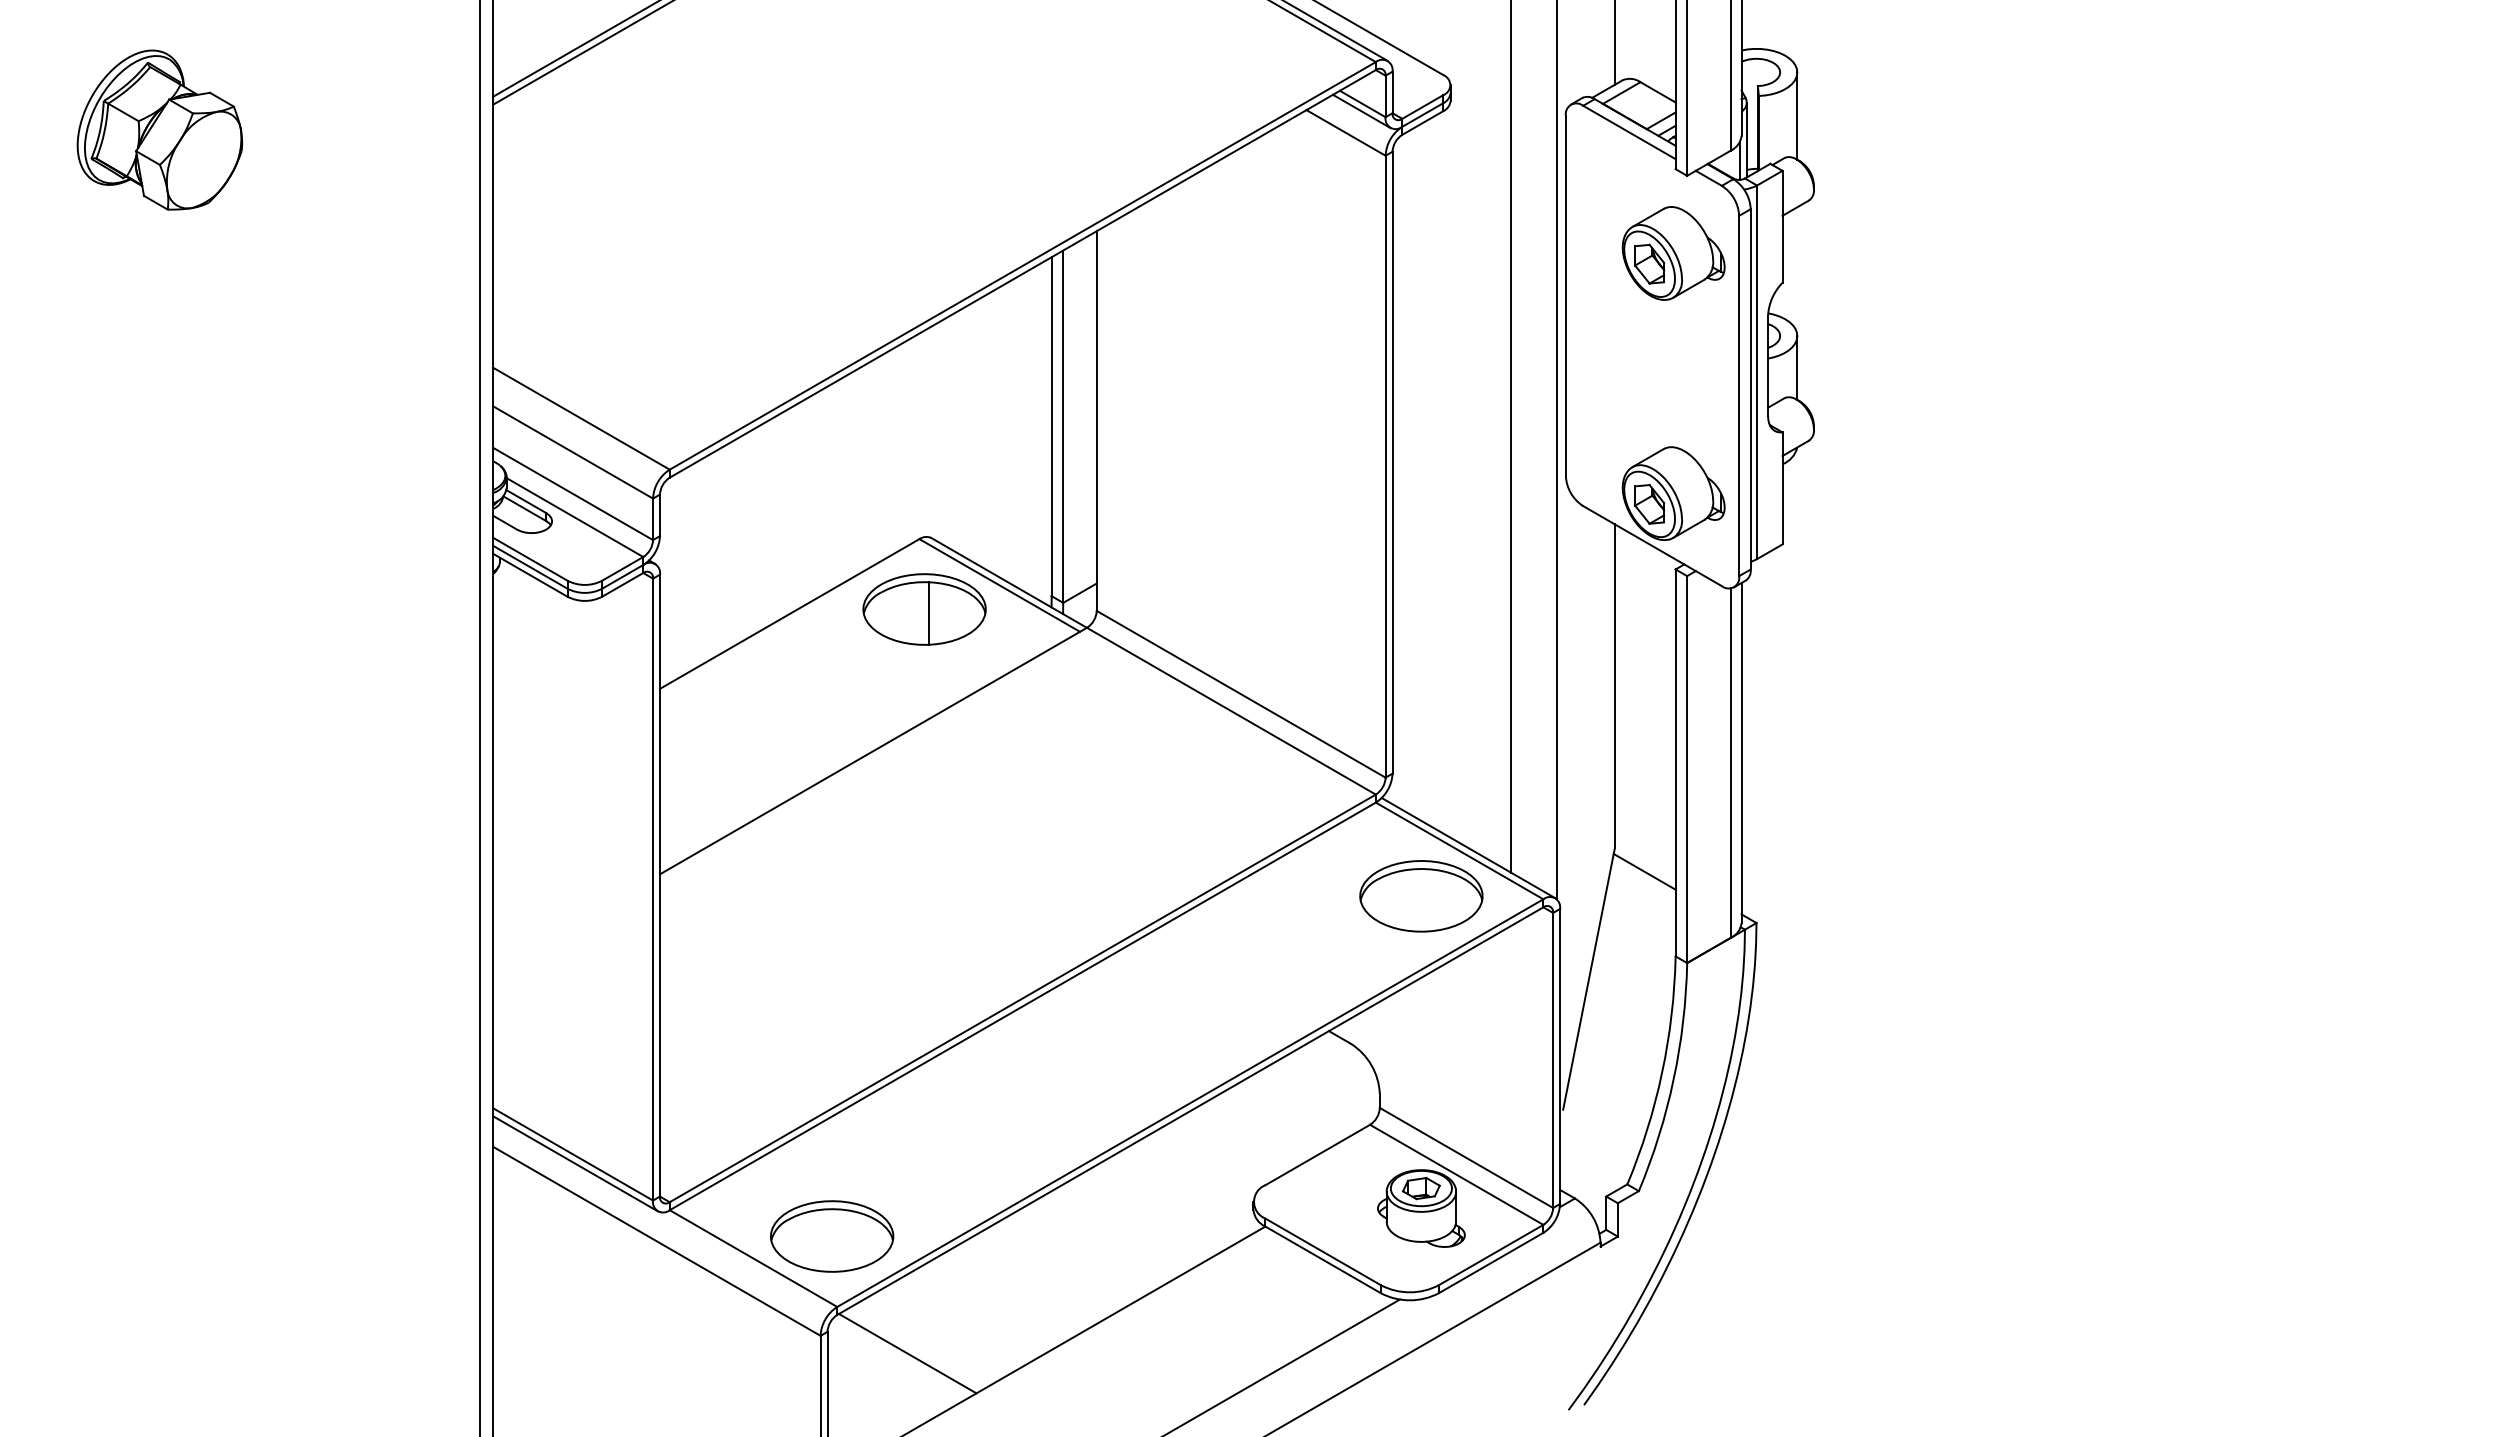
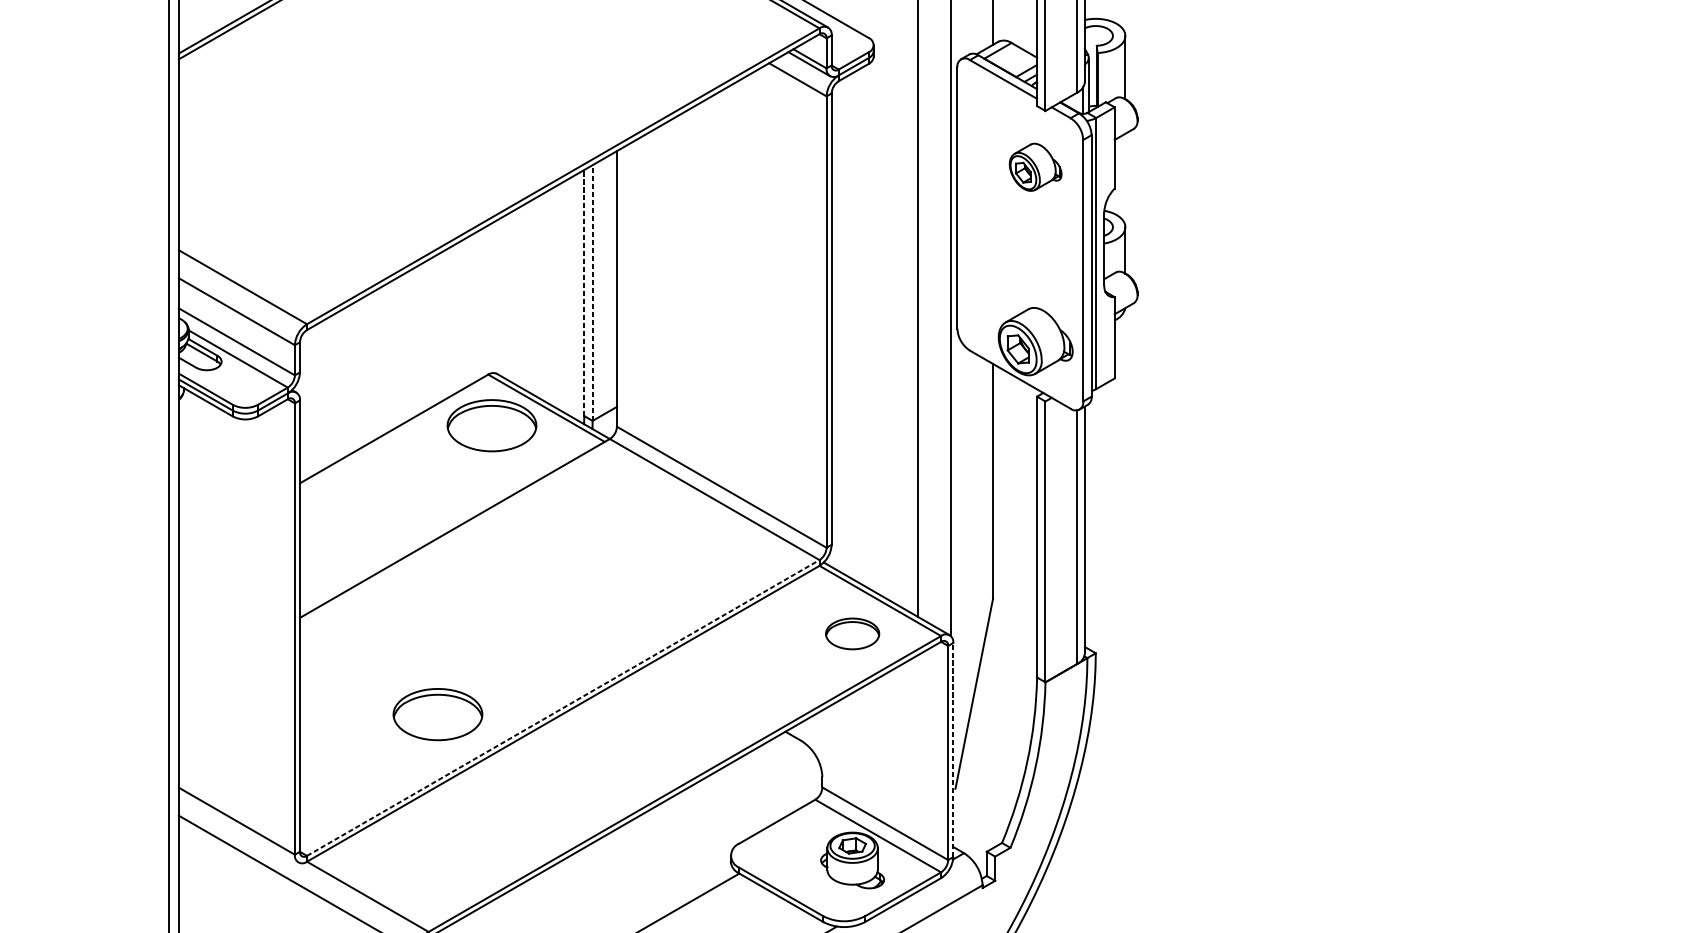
part: (1673, 253) -> (1035, 167), size x0.7
line: (1051, 426) -> (584, 292), solid -> dashed
line: (1063, 426) -> (592, 292), solid -> dashed
line: (929, 613) -> (495, 428), removed
line: (1644, 871) -> (1014, 615), removed
part: (1421, 896) -> (852, 634), size x0.6
line: (1022, 998) -> (563, 708), solid -> dashed
line: (1560, 1056) -> (953, 750), solid -> dashed
line: (575, 1163) -> (238, 827), removed
part: (832, 1236) -> (438, 714), moved

